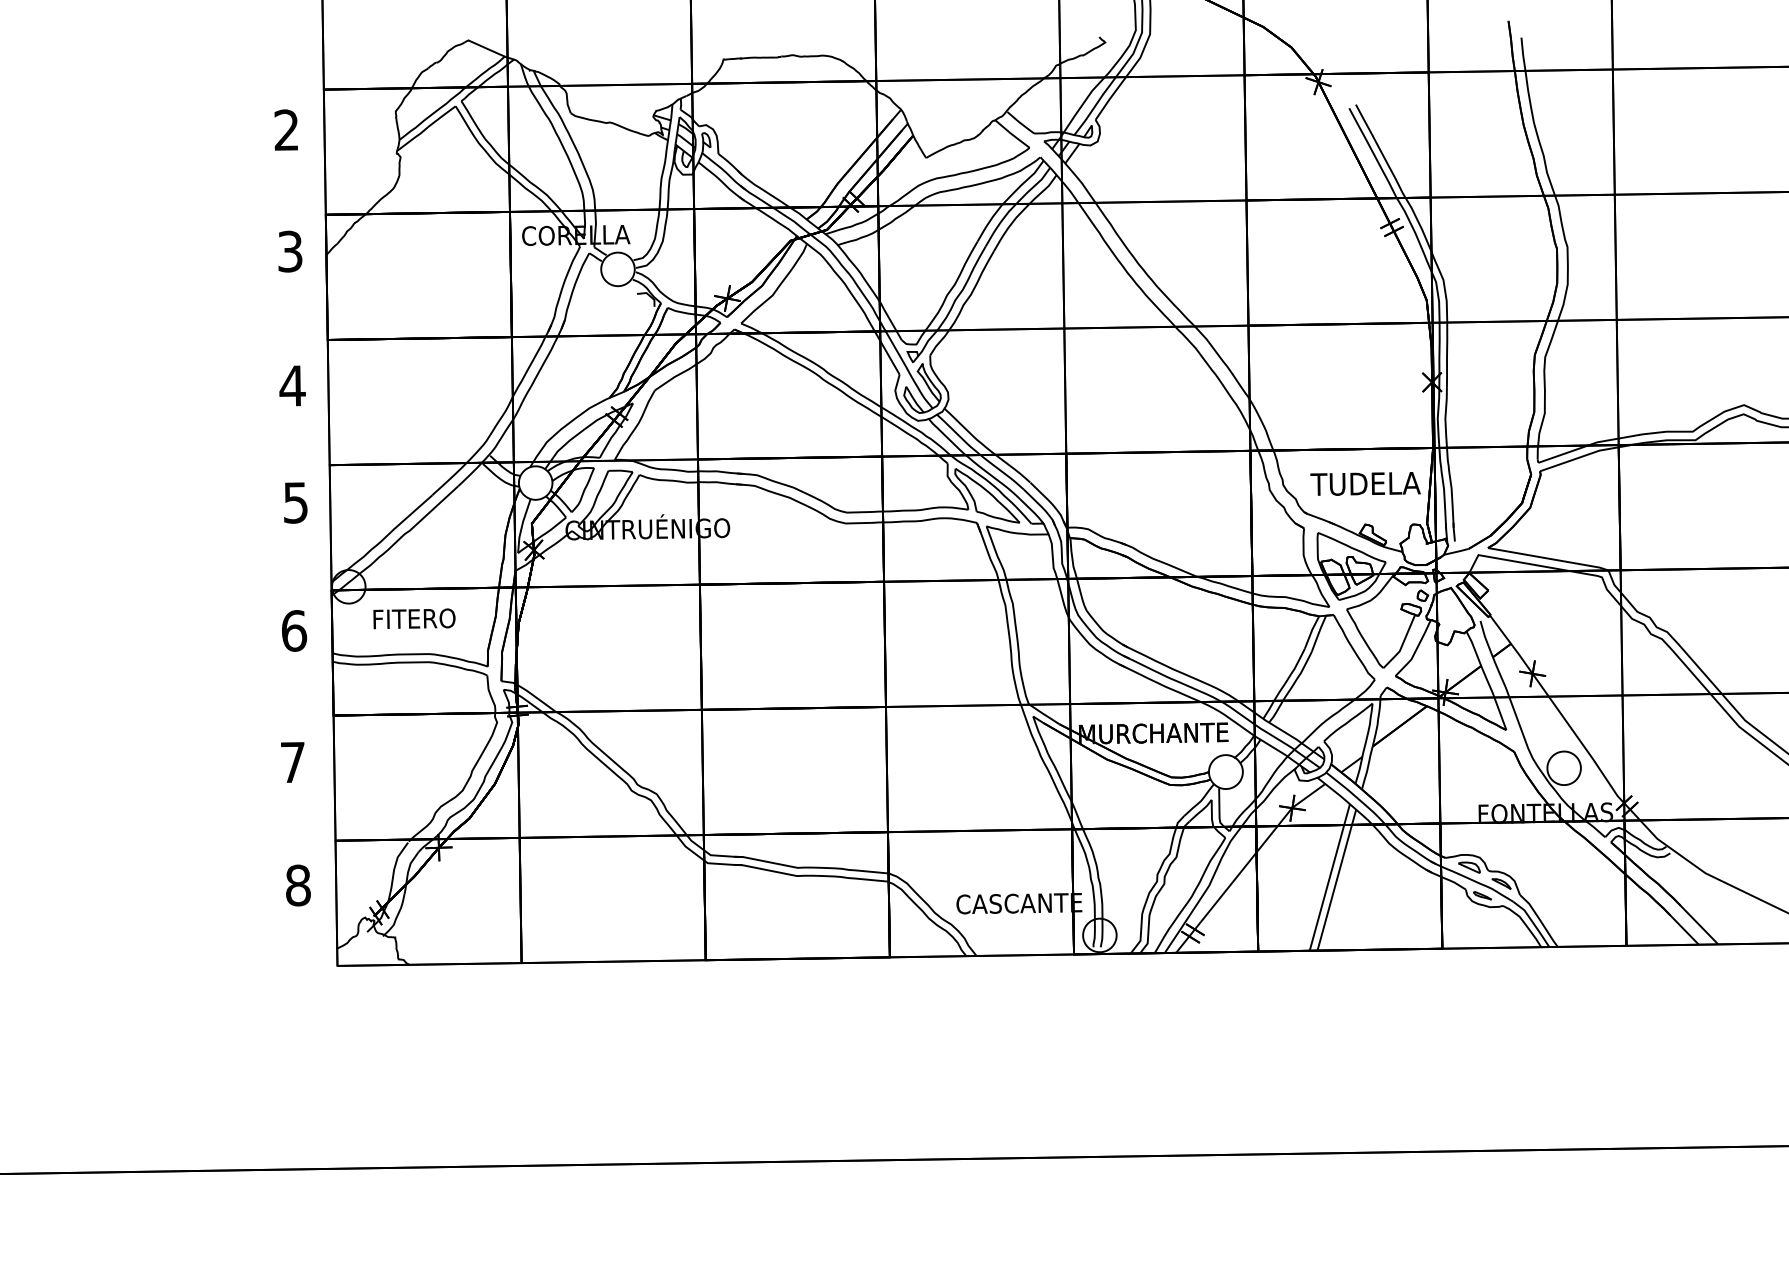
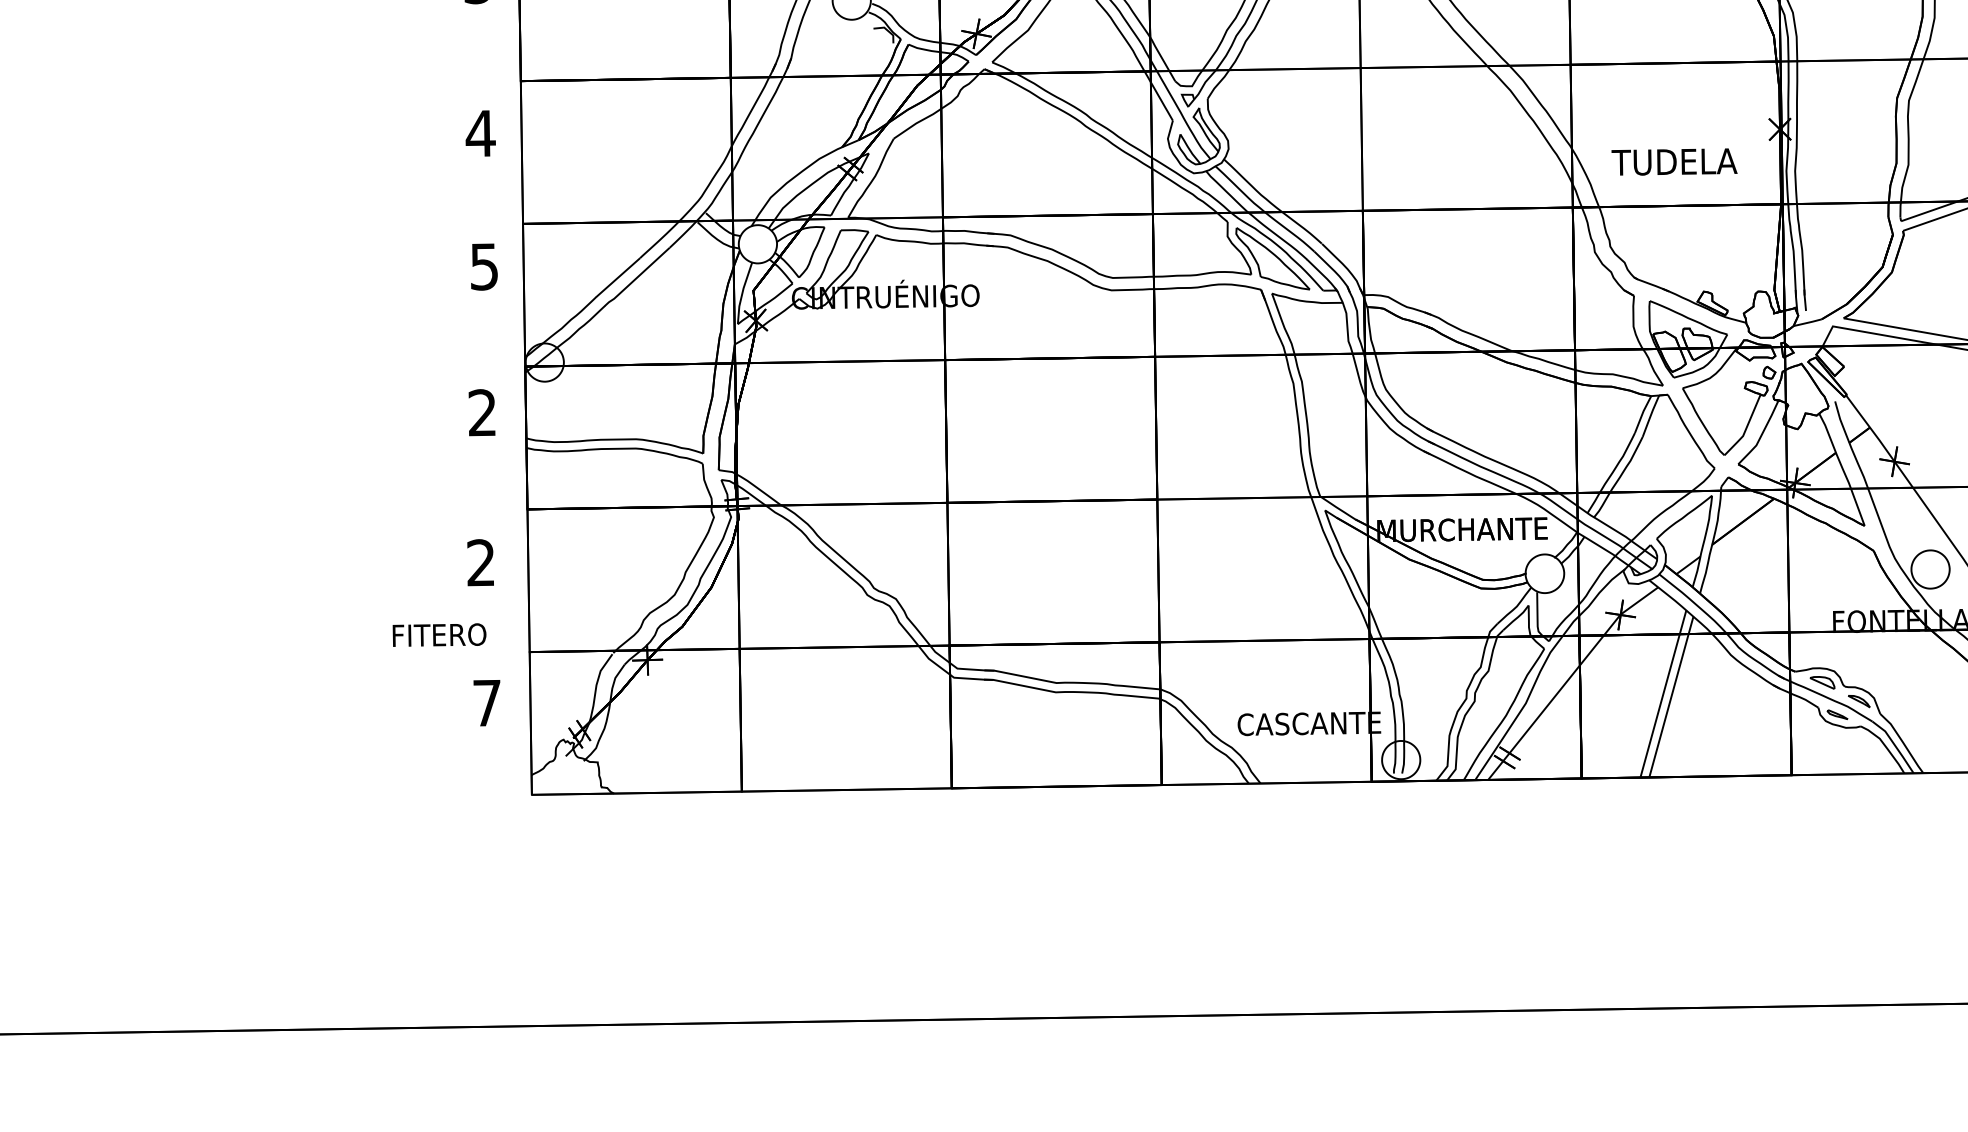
text: (1365, 483) -> (1674, 161), moved
text: (414, 618) -> (439, 634), moved
text: (294, 630) -> (482, 412), 6 -> 2
text: (292, 761) -> (480, 561), 7 -> 2
text: (298, 885) -> (487, 703), 8 -> 7

